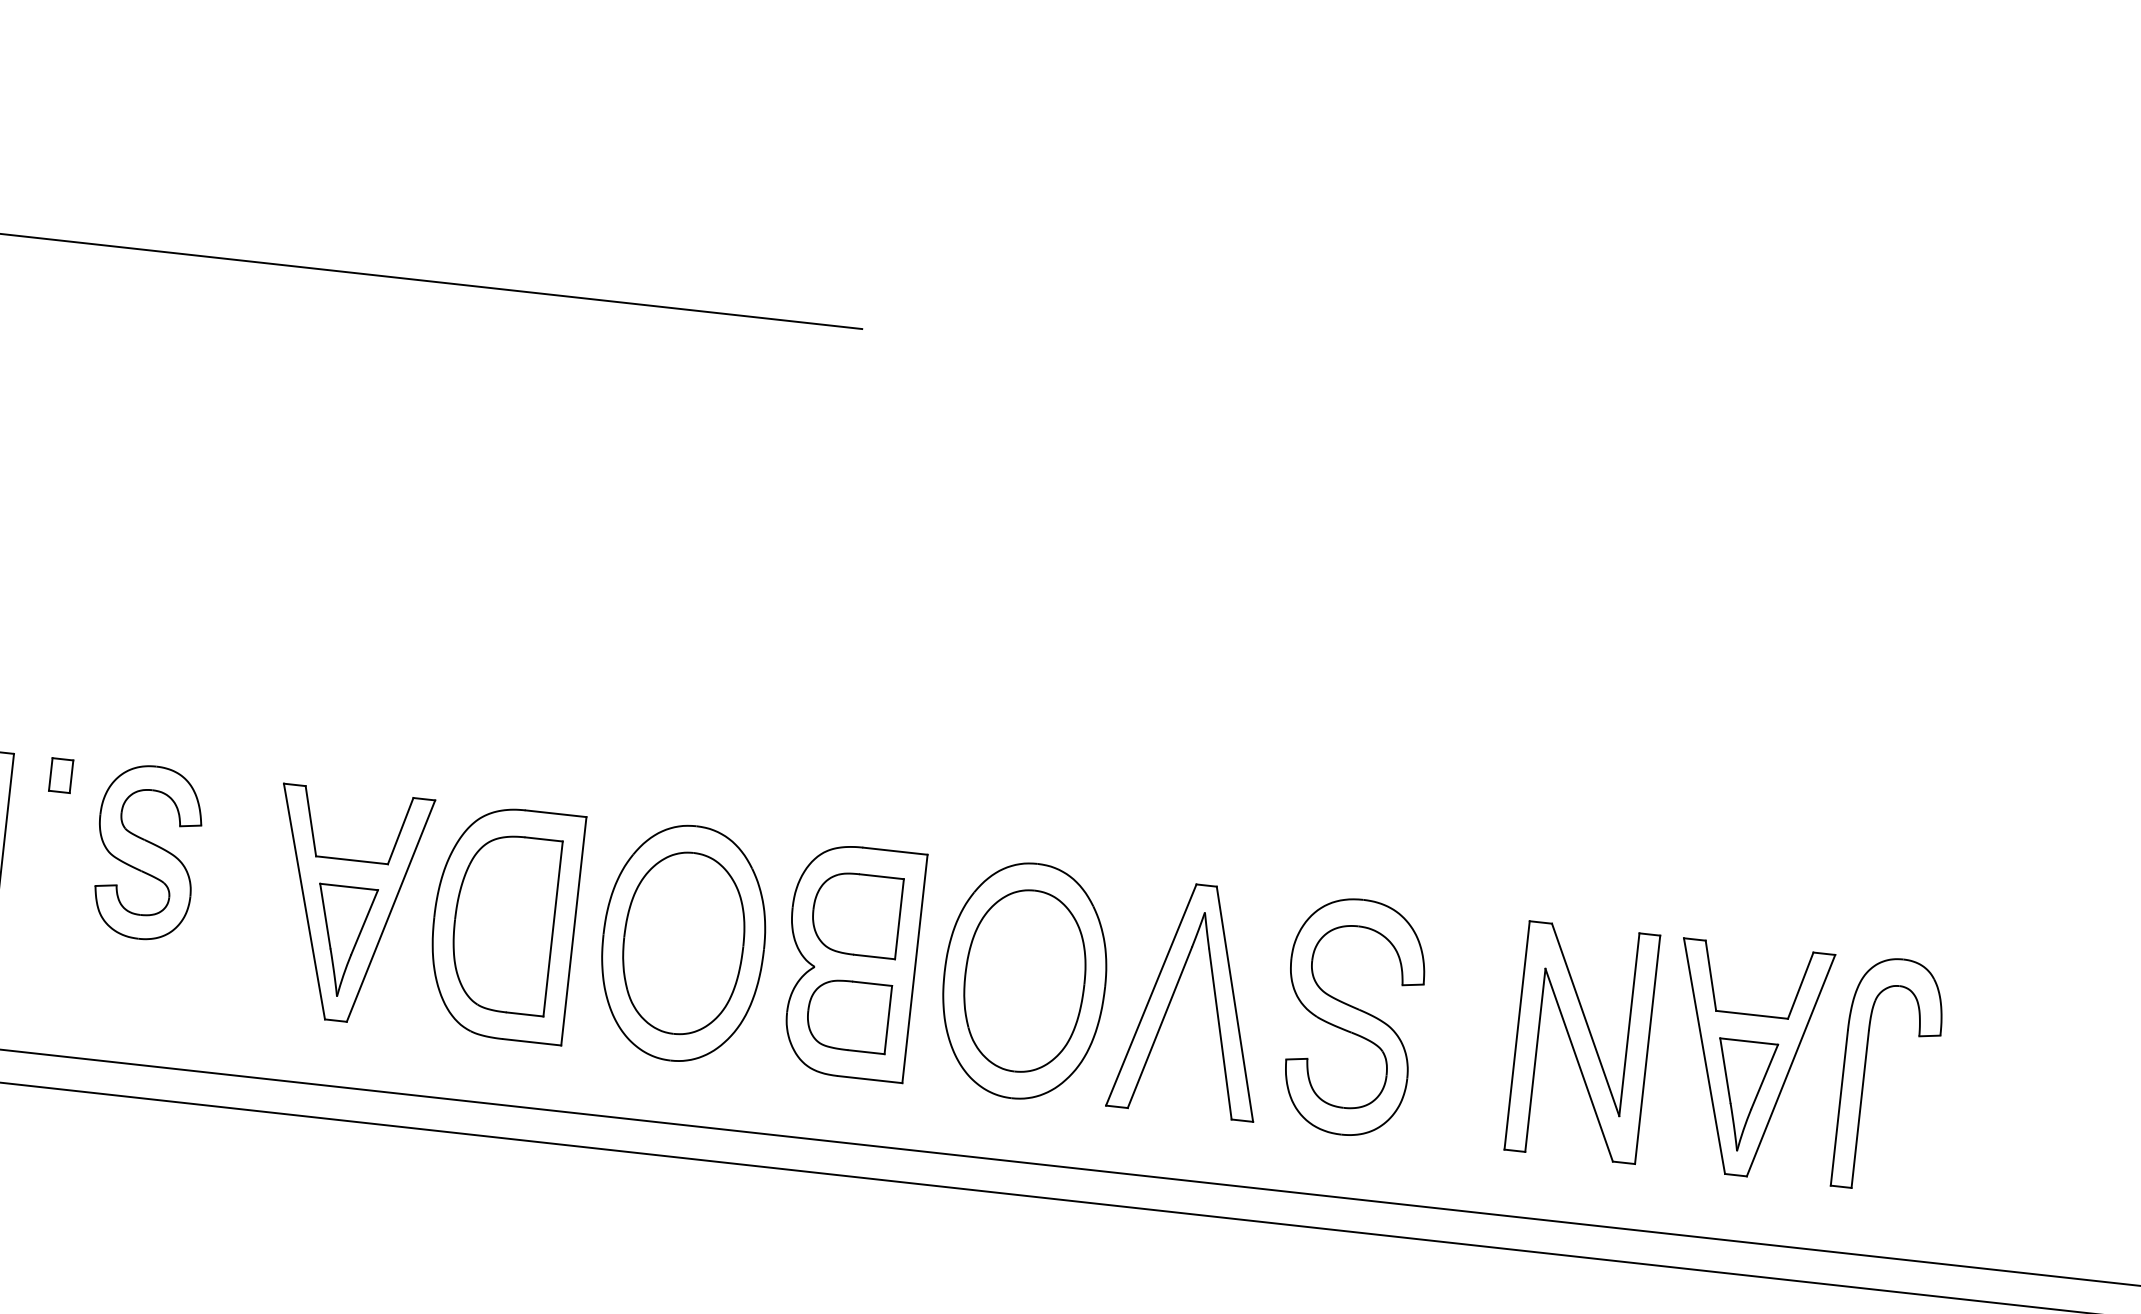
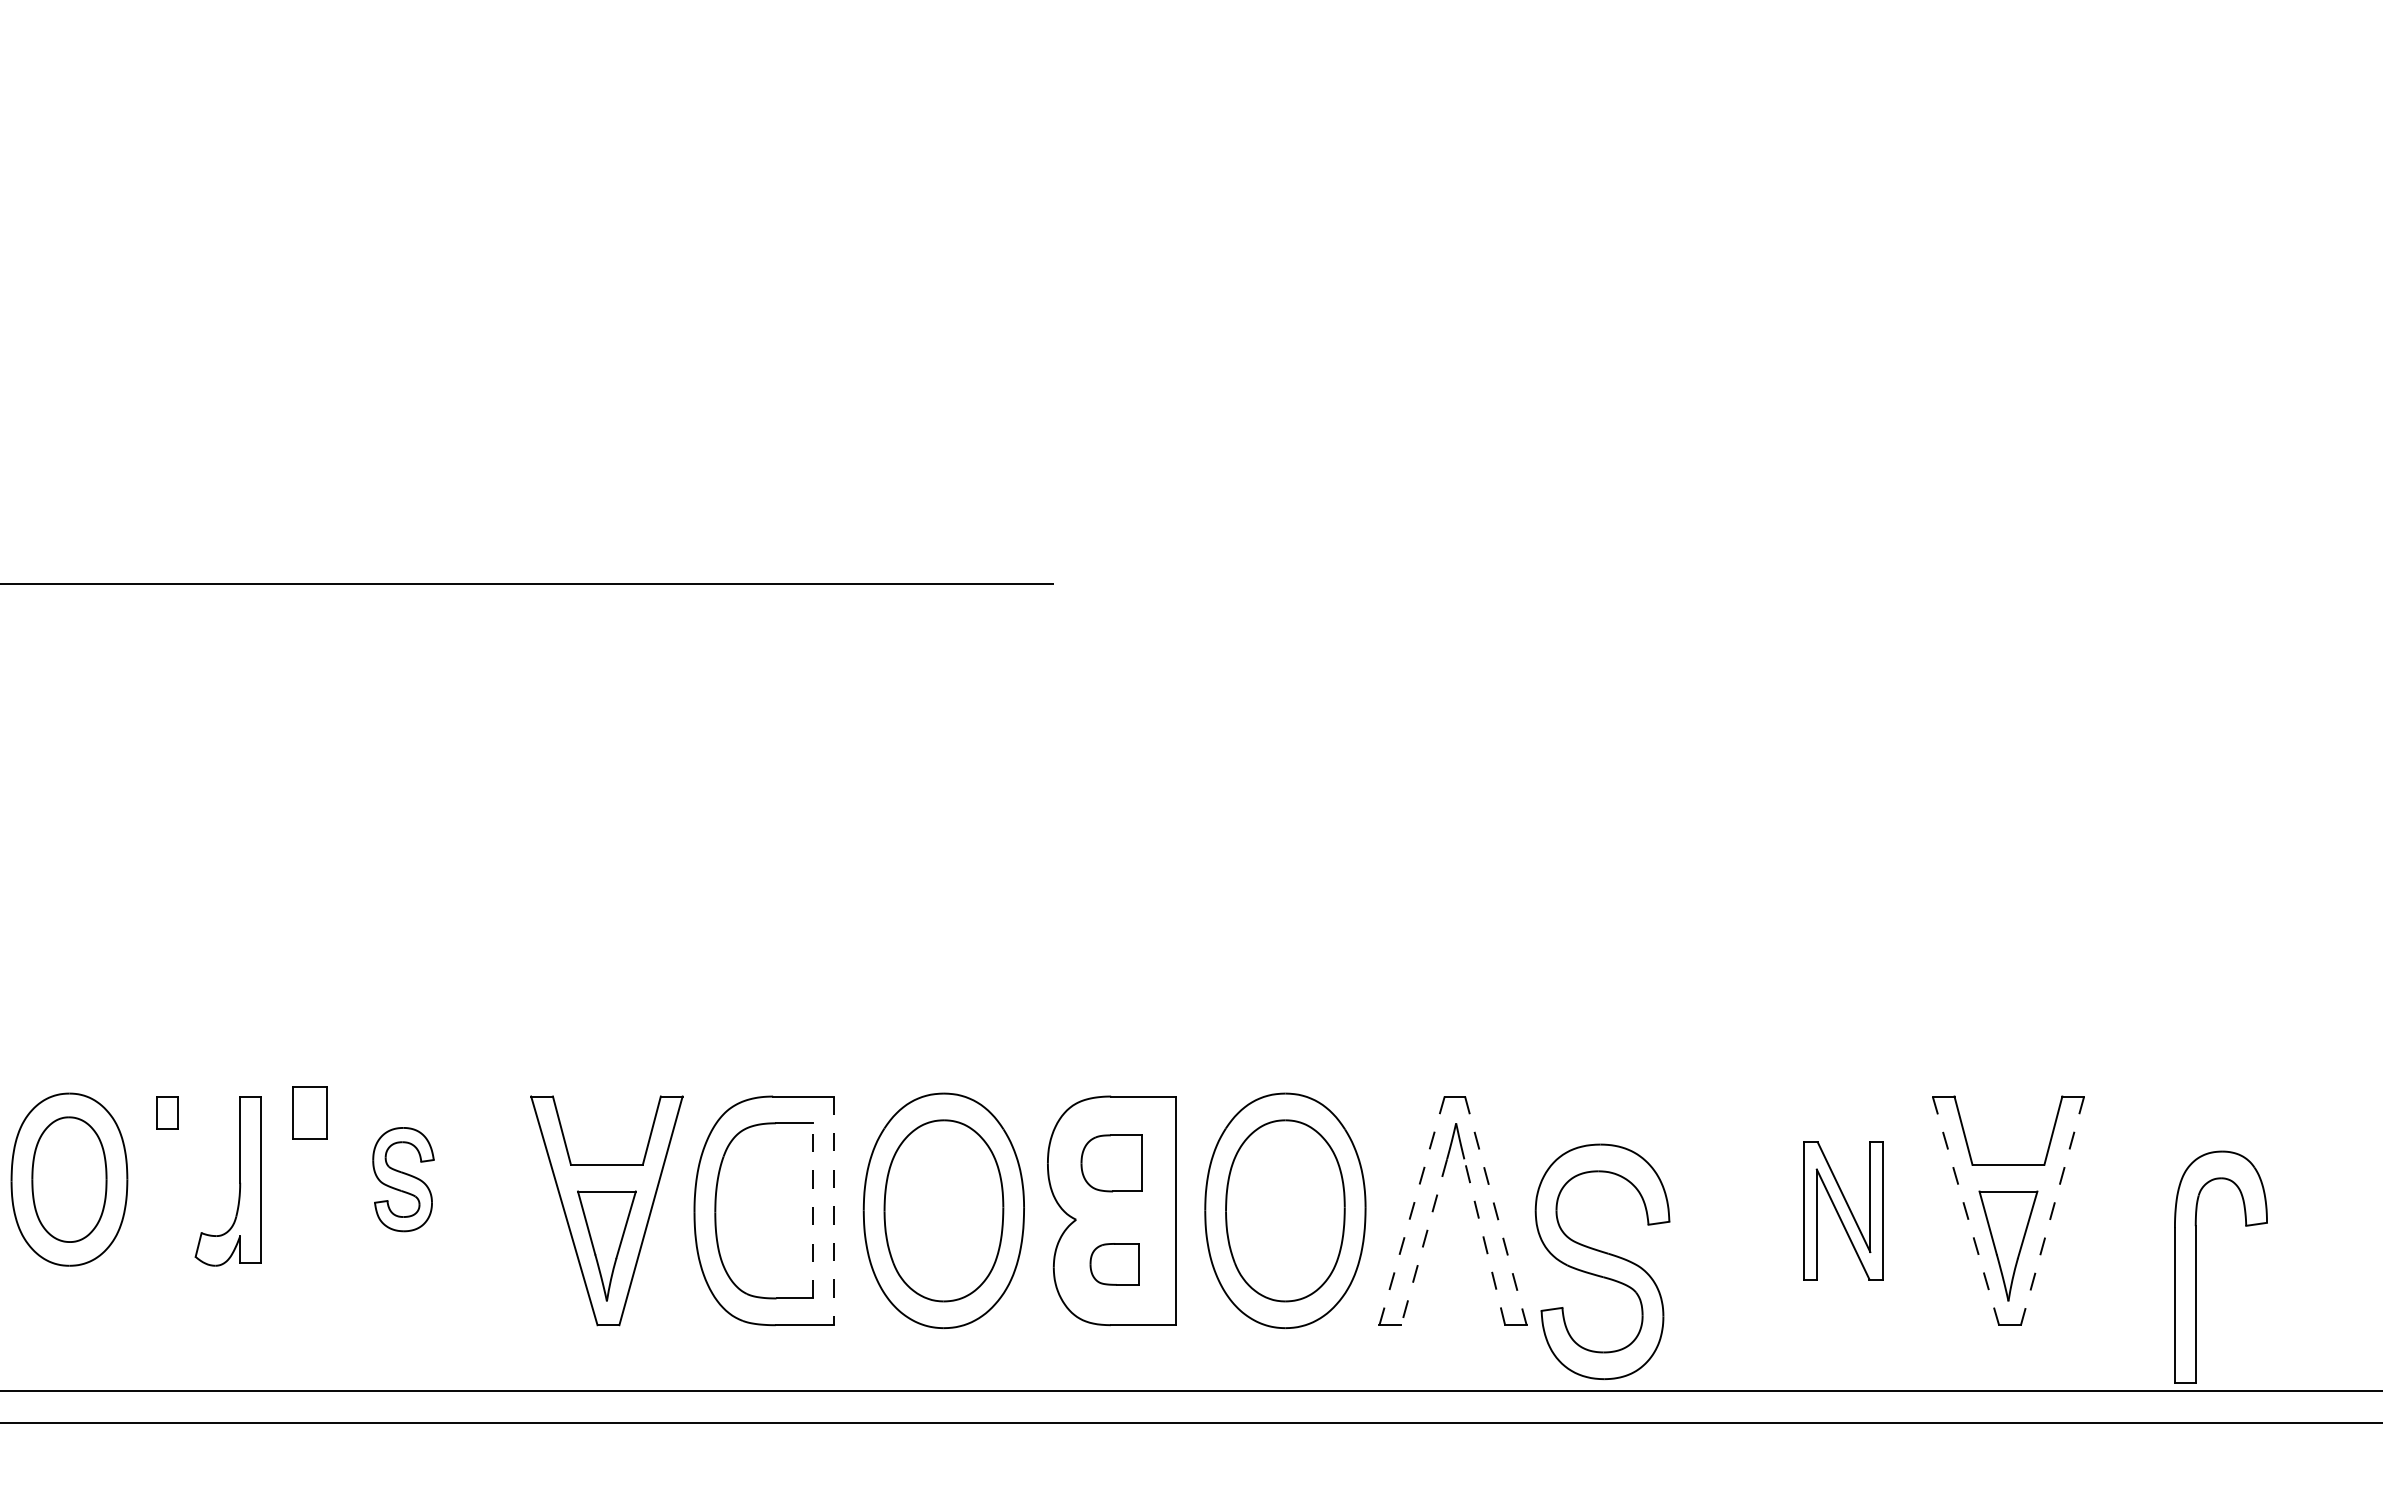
part: (60, 775) -> (309, 1112), size x1.6
part: (147, 852) -> (403, 1179), size x0.6
part: (856, 914) -> (1111, 1163), size x0.7
line: (553, 928) -> (813, 1210), solid -> dashed
line: (574, 931) -> (834, 1211), solid -> dashed
line: (1151, 994) -> (1412, 1210), solid -> dashed
line: (1235, 1004) -> (1496, 1211), solid -> dashed
part: (848, 1015) -> (1114, 1264), size x0.6
part: (1352, 1016) -> (1602, 1261), moved
line: (1160, 1028) -> (1424, 1242), solid -> dashed
line: (1220, 1033) -> (1484, 1241), solid -> dashed
part: (1582, 1042) -> (1843, 1210), size x0.6
line: (1704, 1055) -> (1965, 1210), solid -> dashed
line: (1791, 1065) -> (2052, 1210), solid -> dashed
part: (1865, 1071) -> (2196, 1266), moved

